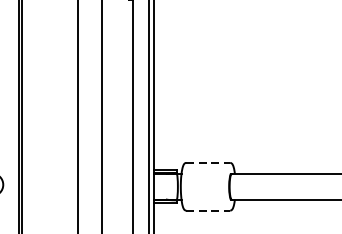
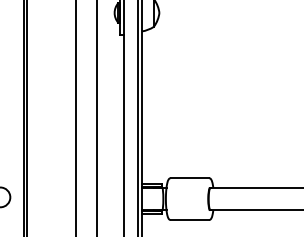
line: (208, 163) -> (190, 178), dashed -> solid
line: (208, 211) -> (190, 220), dashed -> solid

